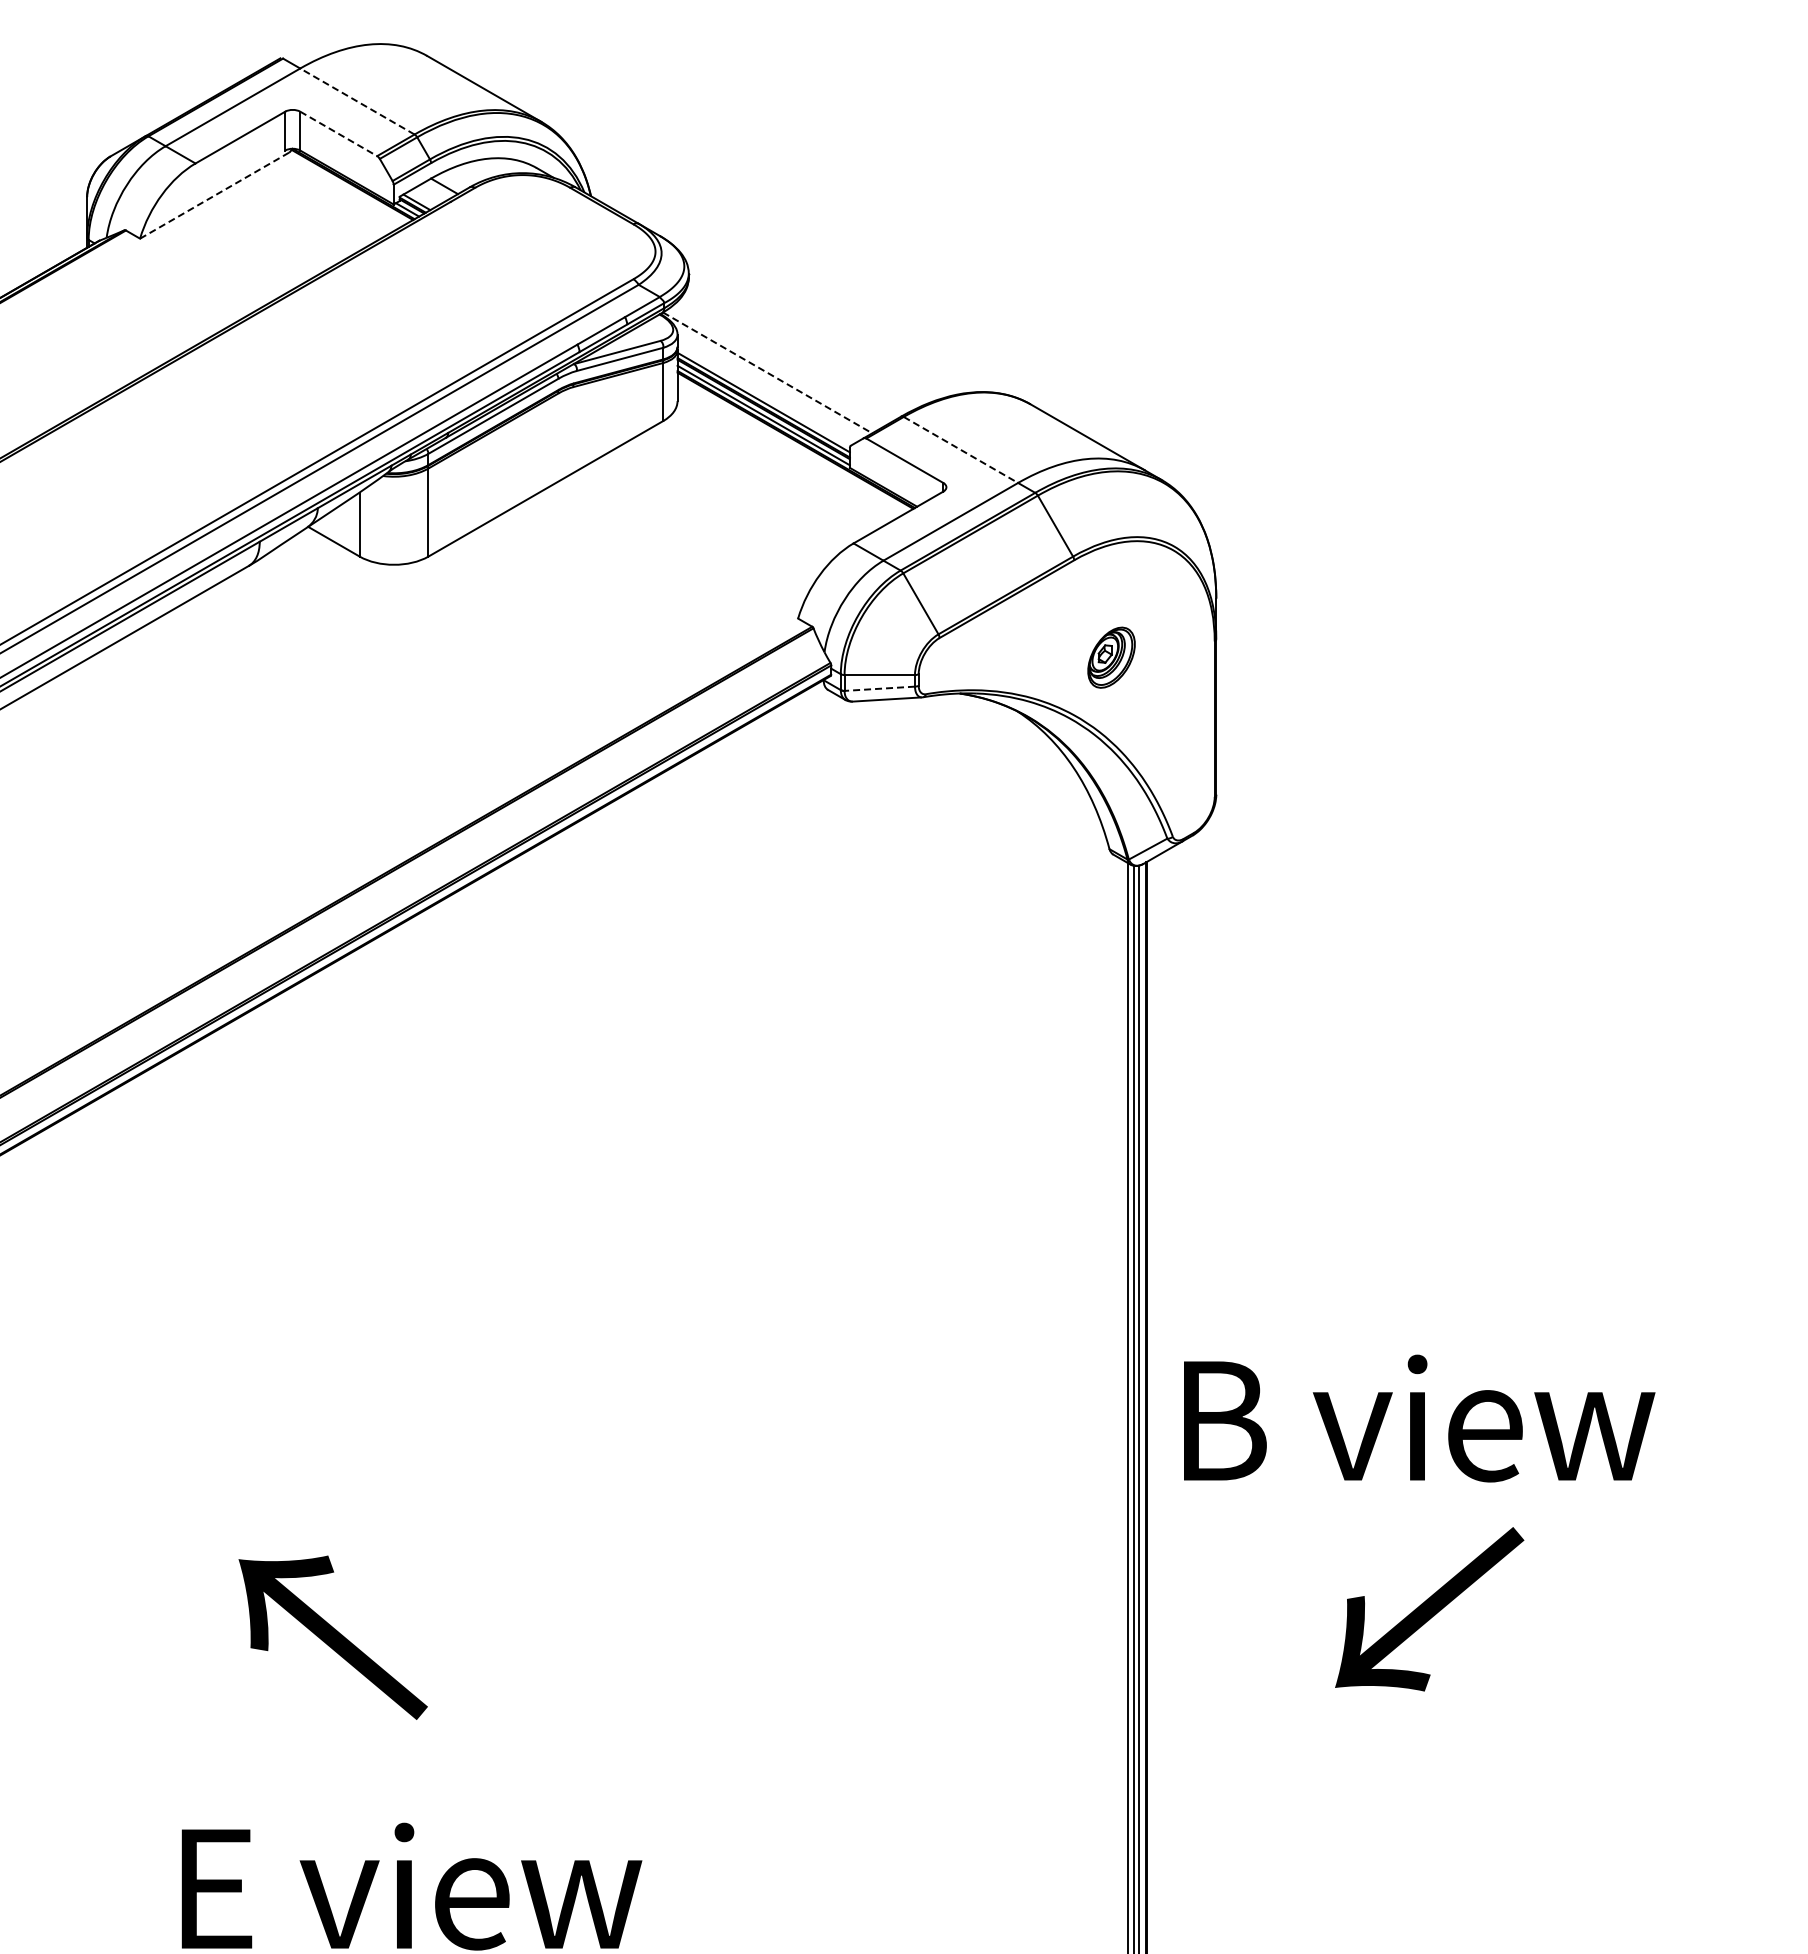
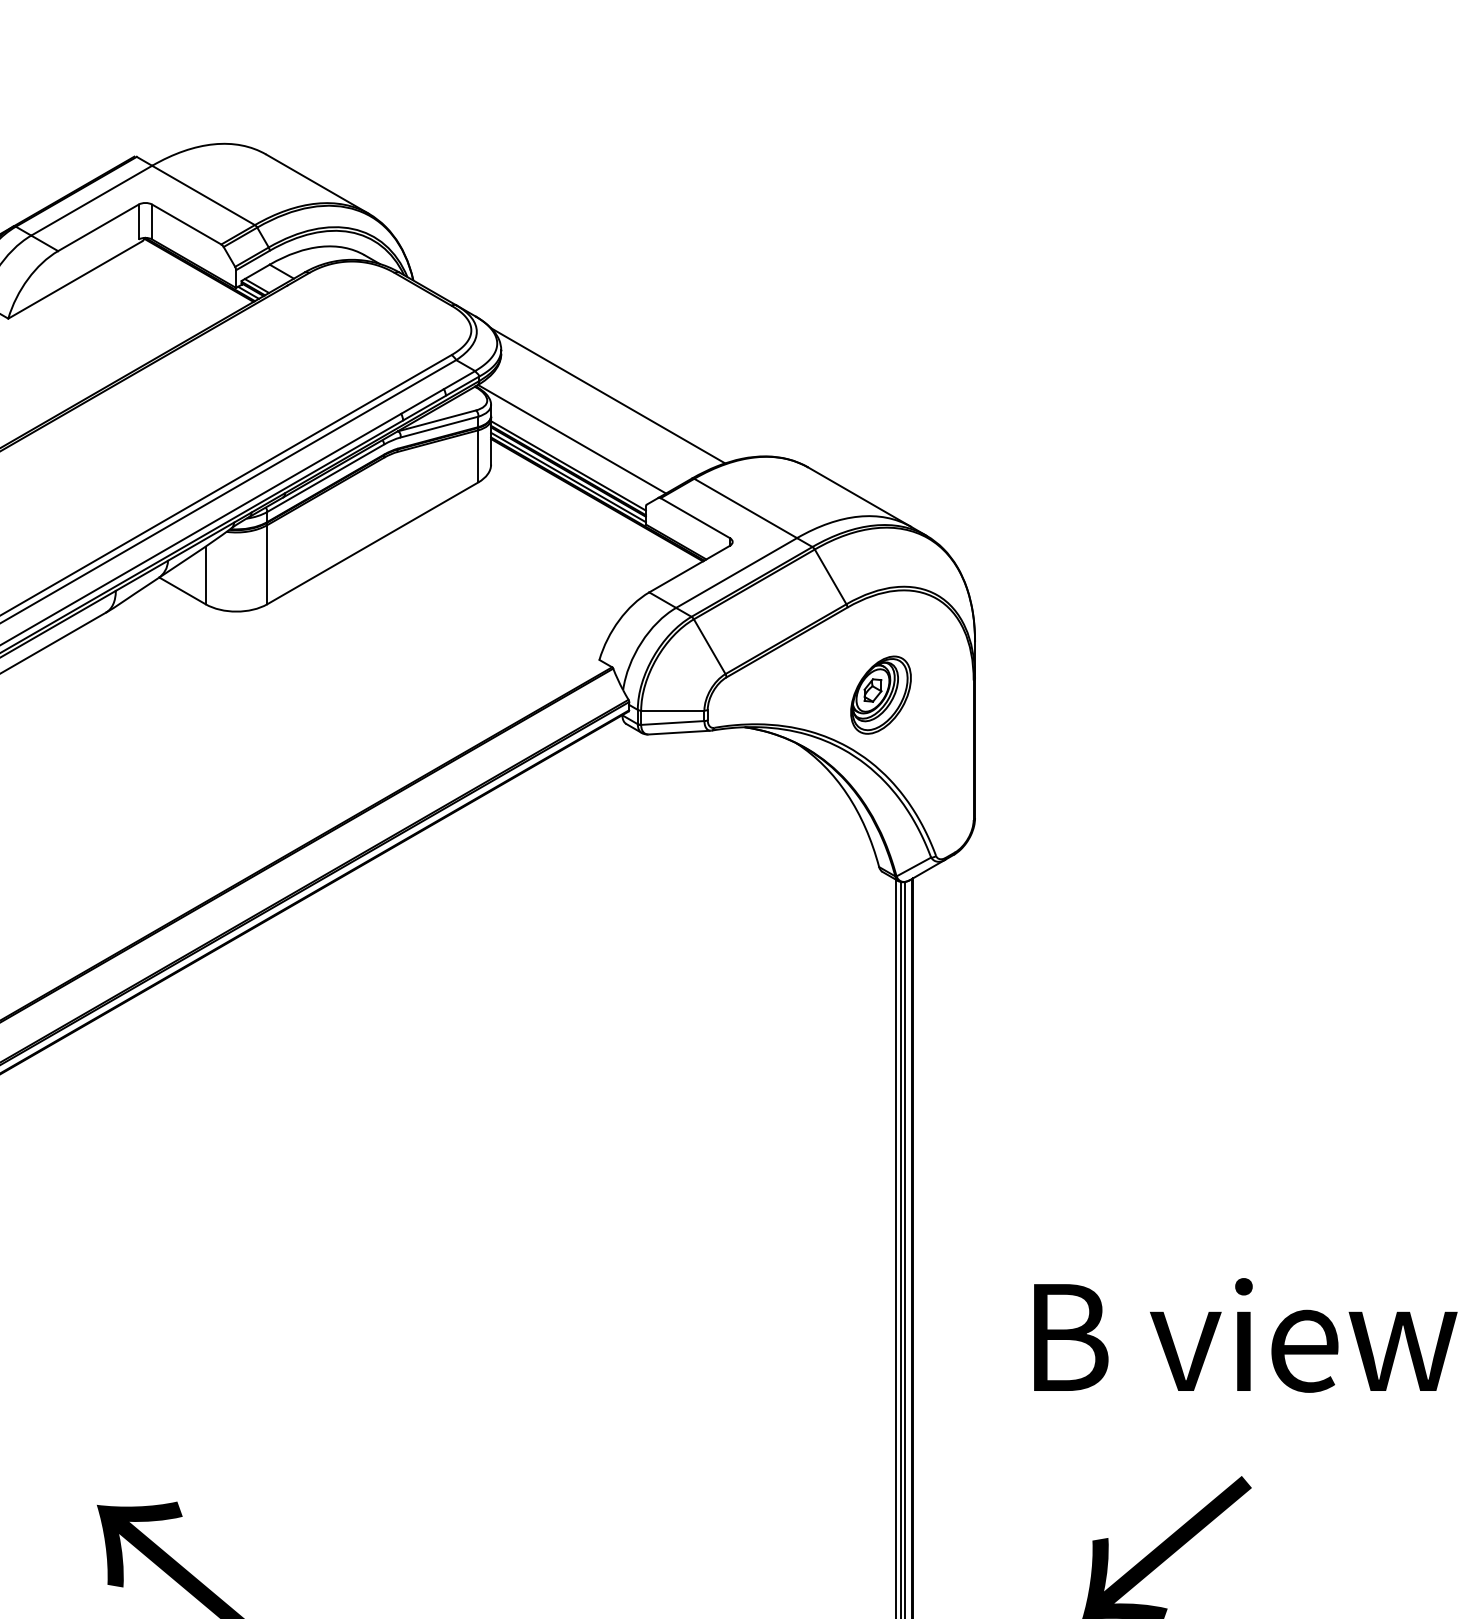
line: (356, 101) -> (202, 195), dashed -> solid
line: (339, 134) -> (187, 225), dashed -> solid
line: (214, 195) -> (75, 279), dashed -> solid
line: (807, 324) -> (607, 395), added
line: (767, 372) -> (571, 438), dashed -> solid
line: (961, 450) -> (746, 508), dashed -> solid
part: (1111, 657) -> (880, 694), size x1.43
line: (879, 688) -> (672, 722), dashed -> solid
text: (1419, 1418) -> (1245, 1335), moved

